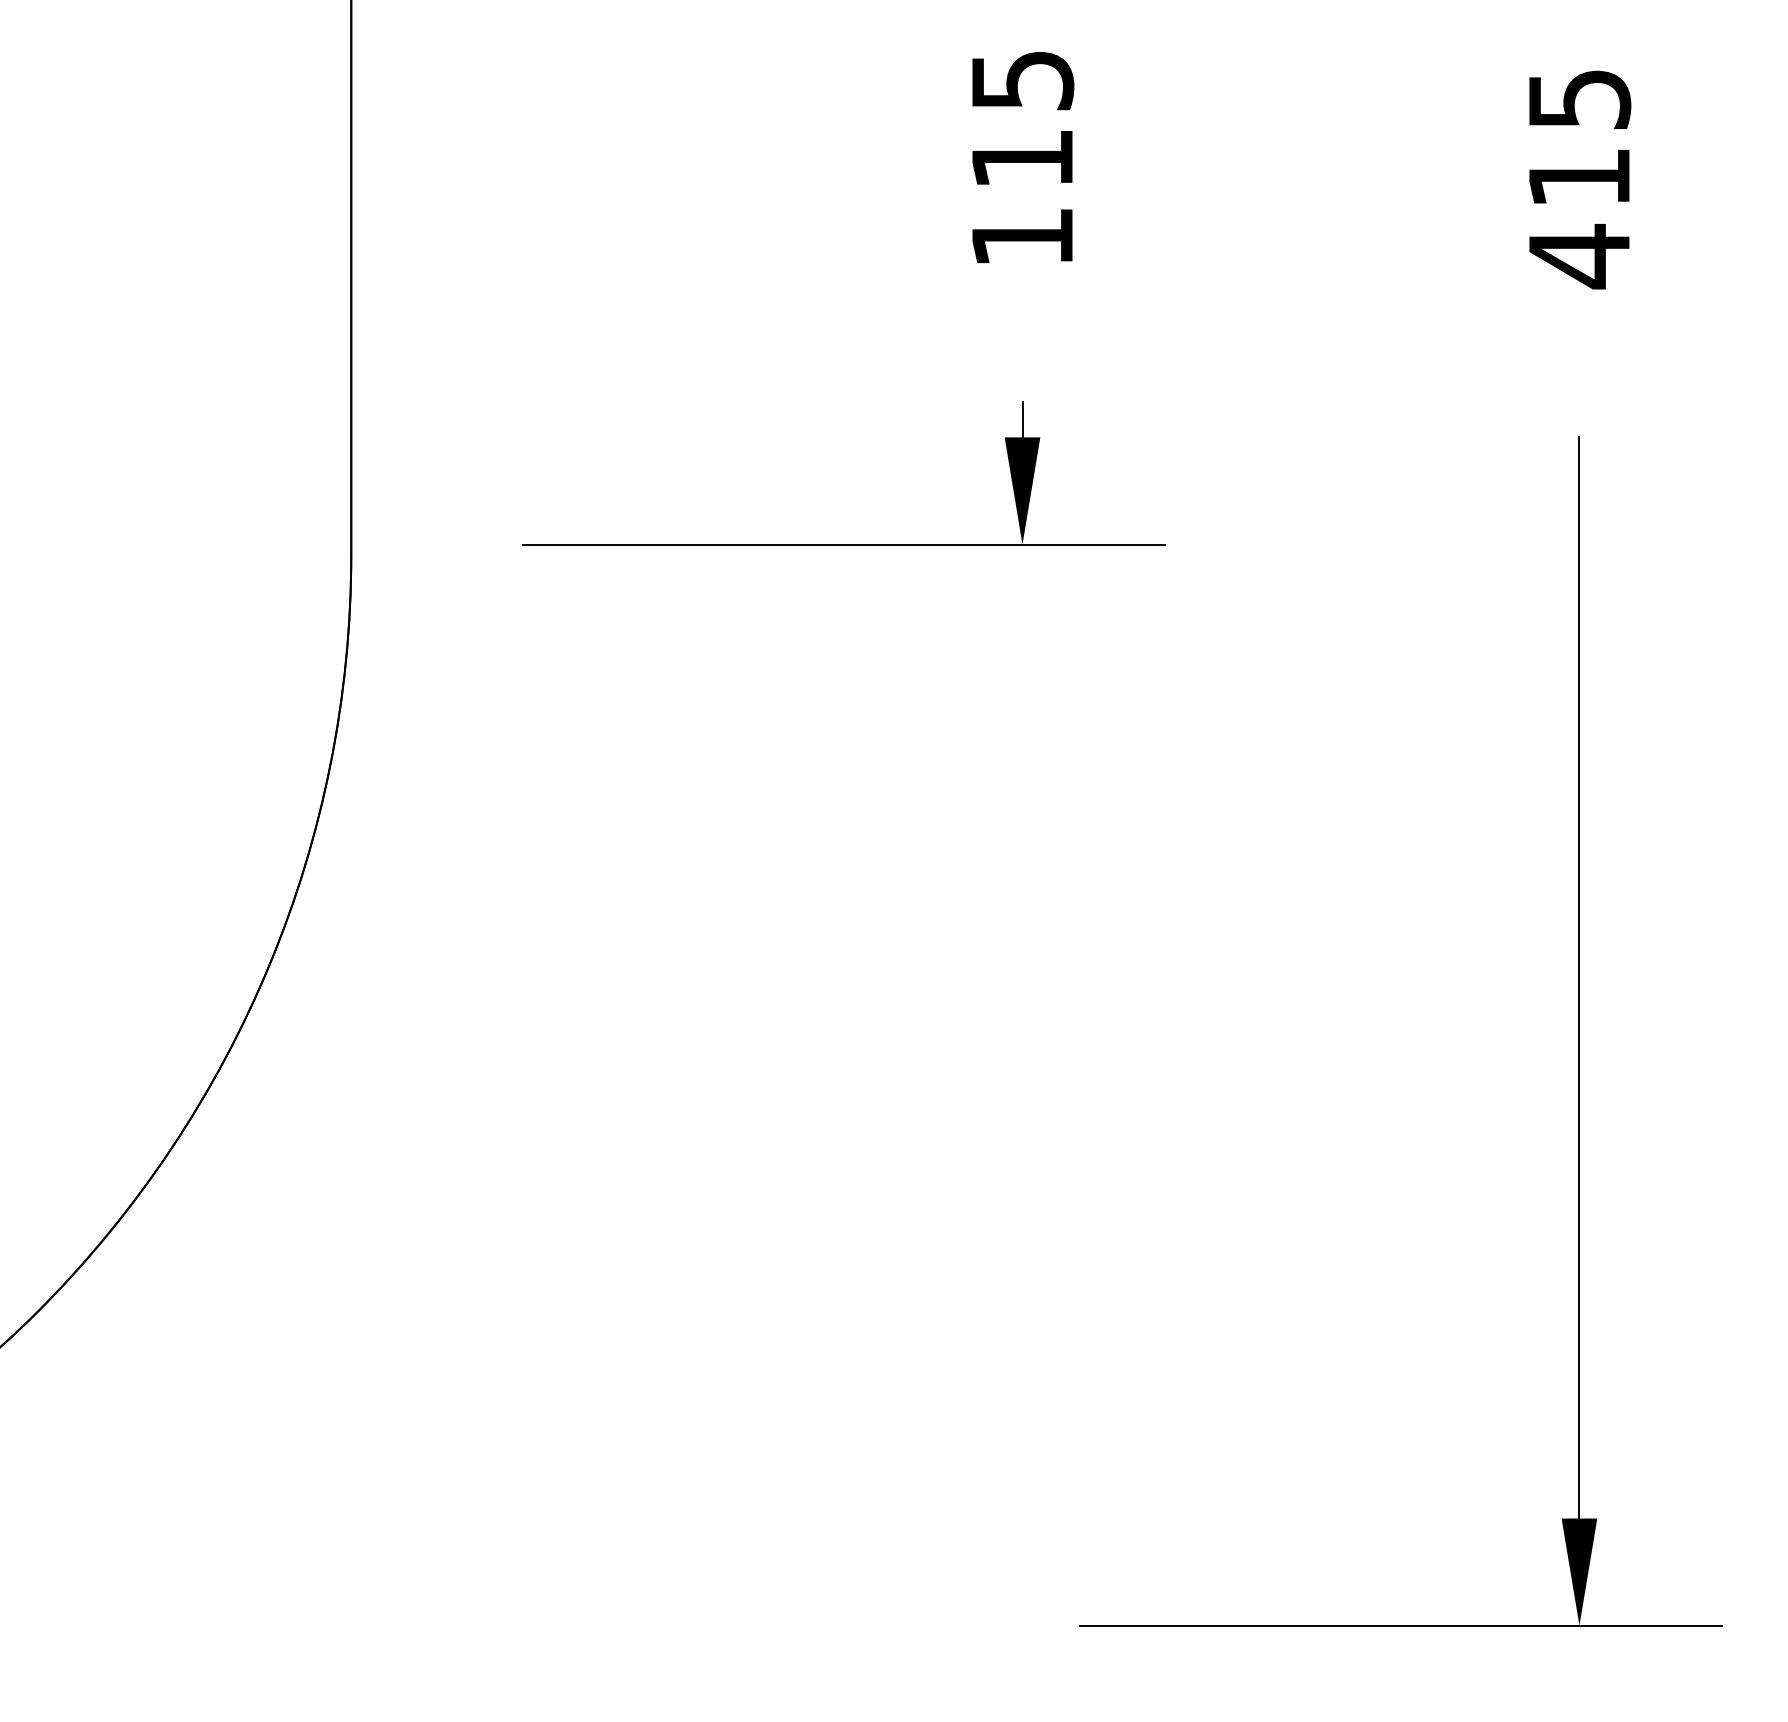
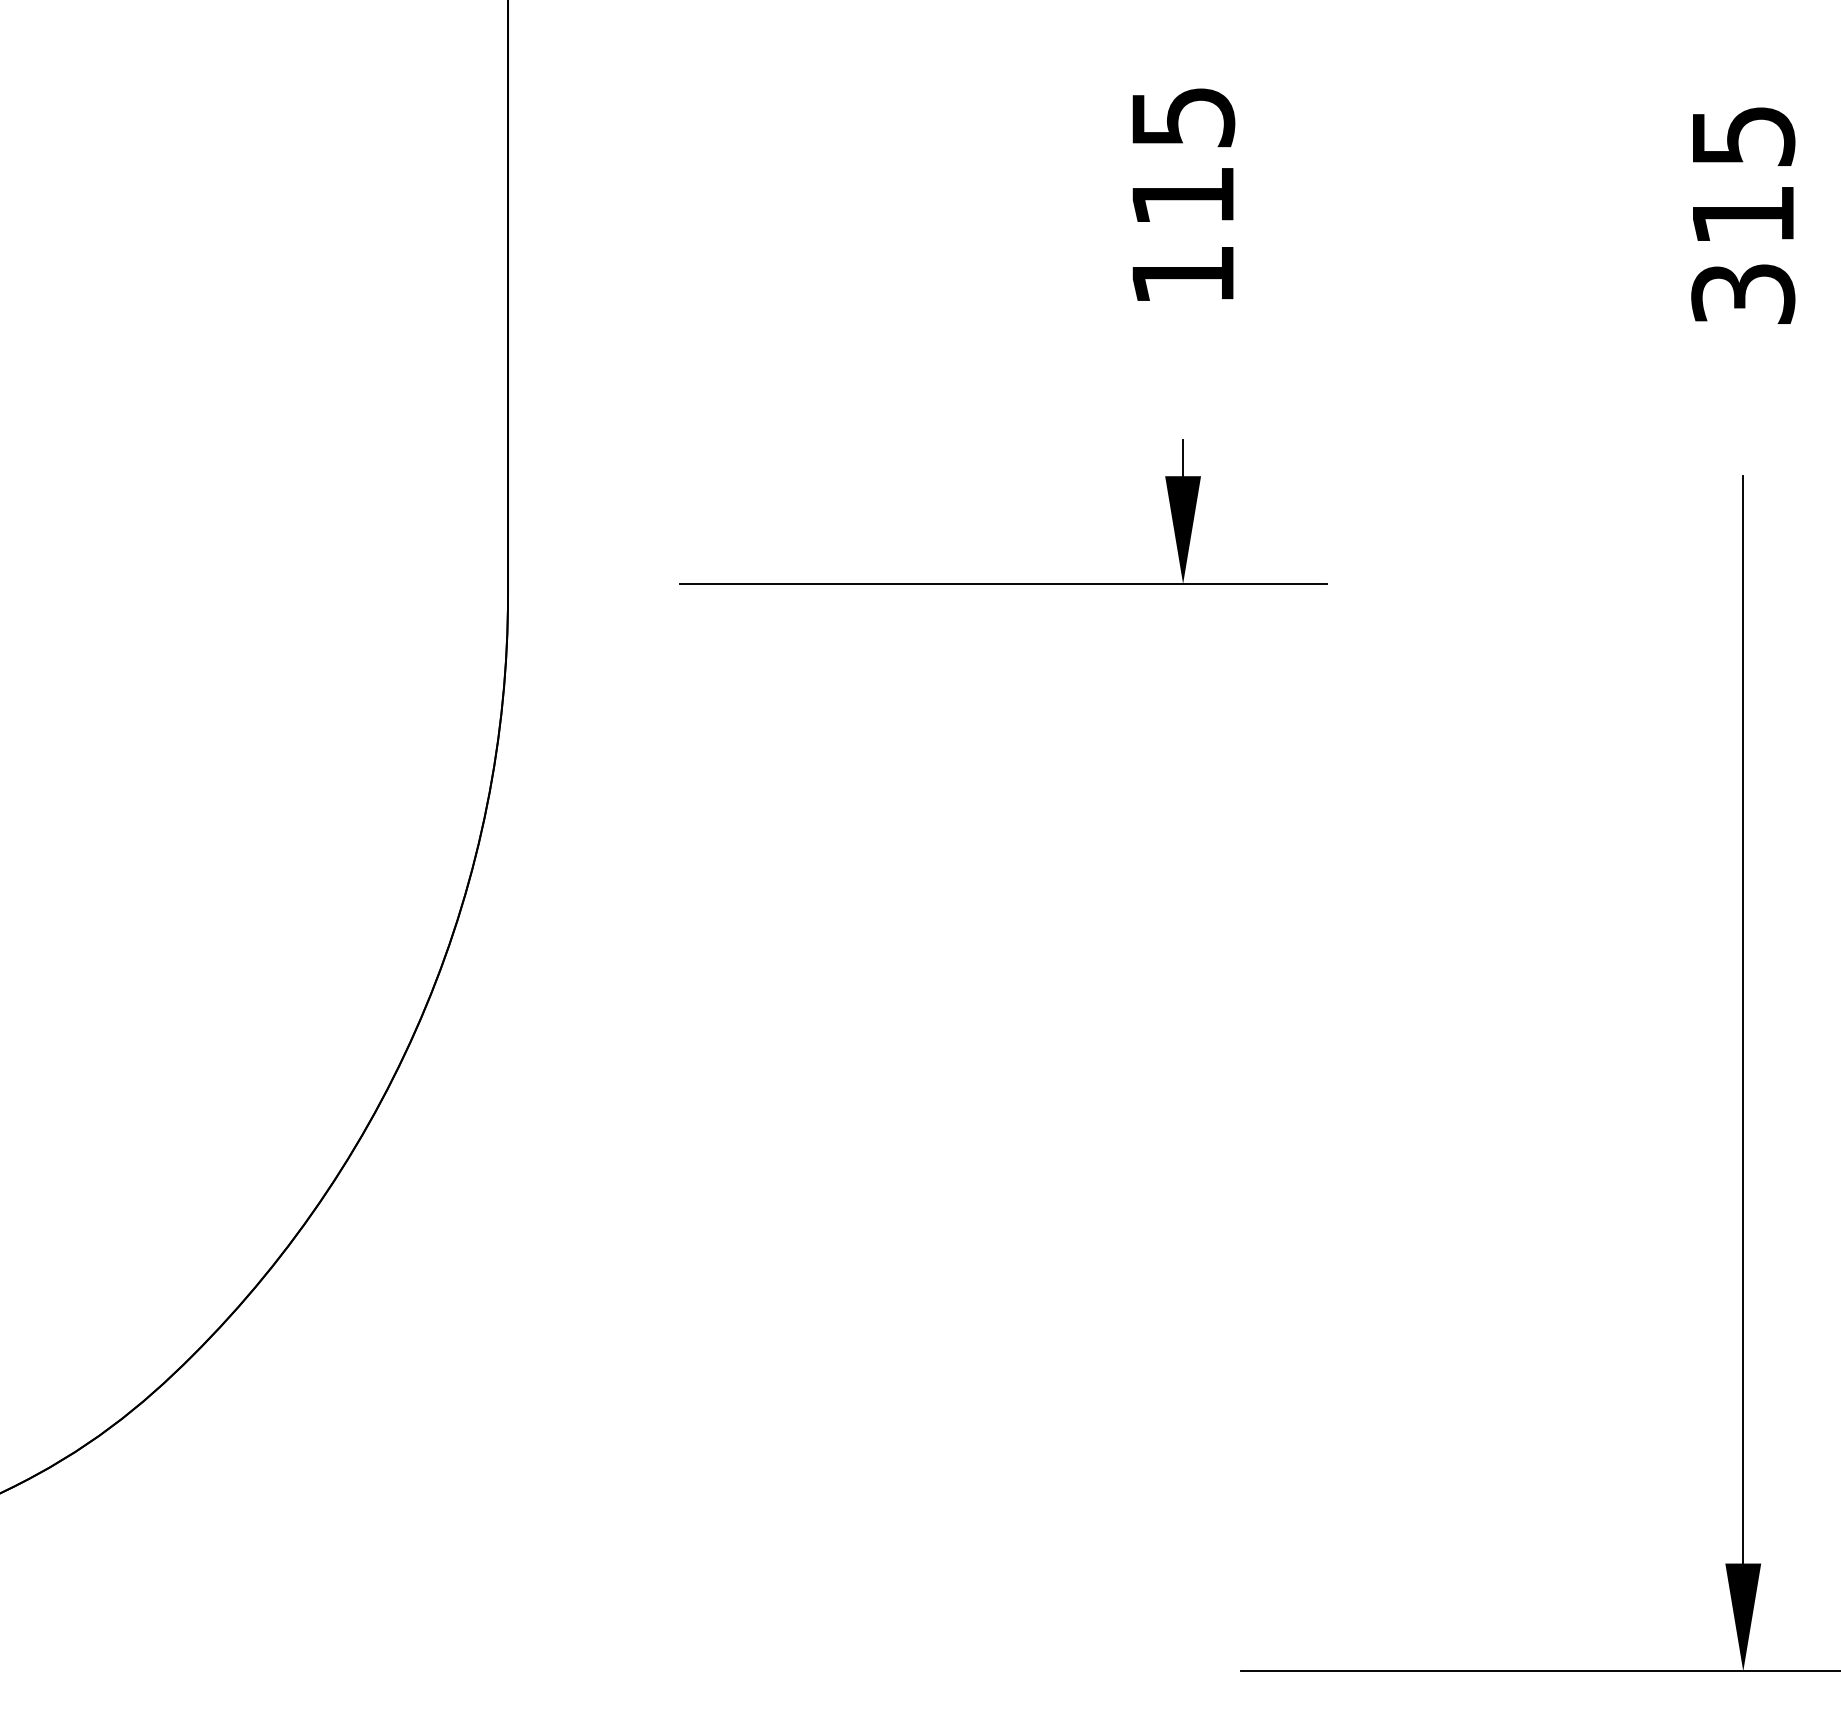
text: (1579, 256) -> (1743, 294), 415 -> 315

